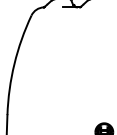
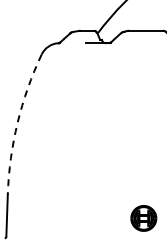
arc: (14, 63) -> (17, 122), solid -> dashed

